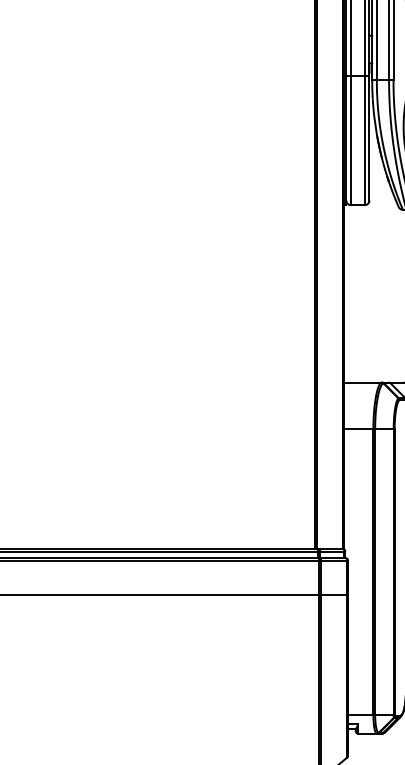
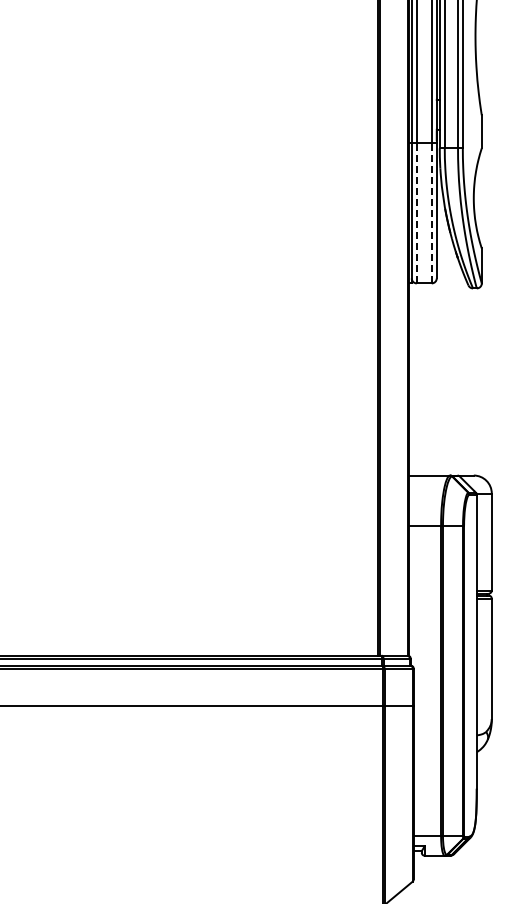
line: (350, 139) -> (416, 212), solid -> dashed
line: (364, 139) -> (431, 212), solid -> dashed

